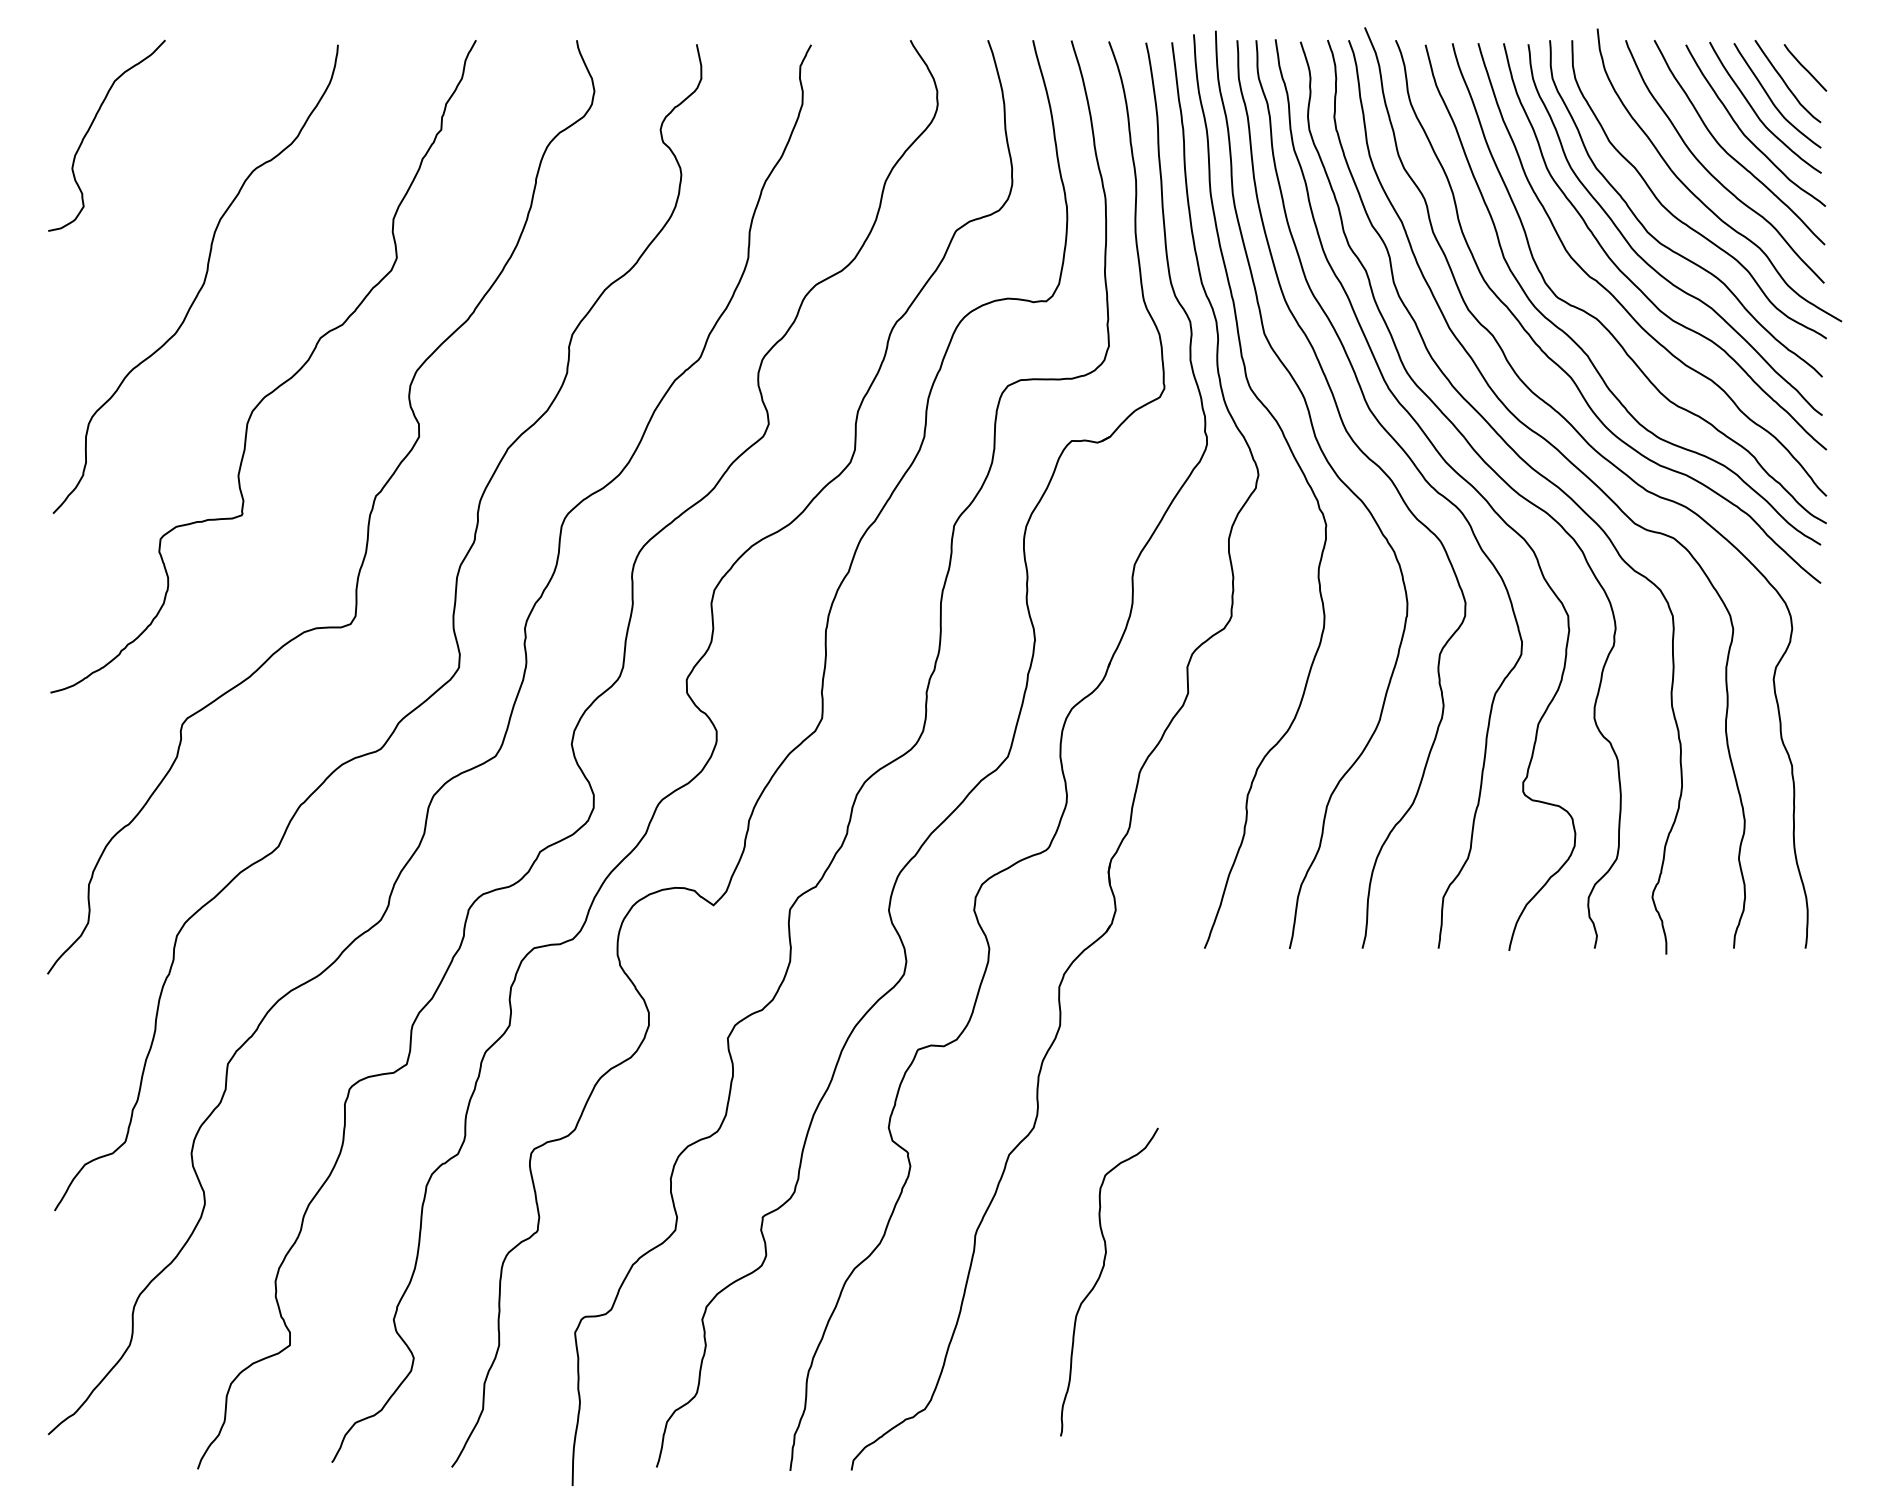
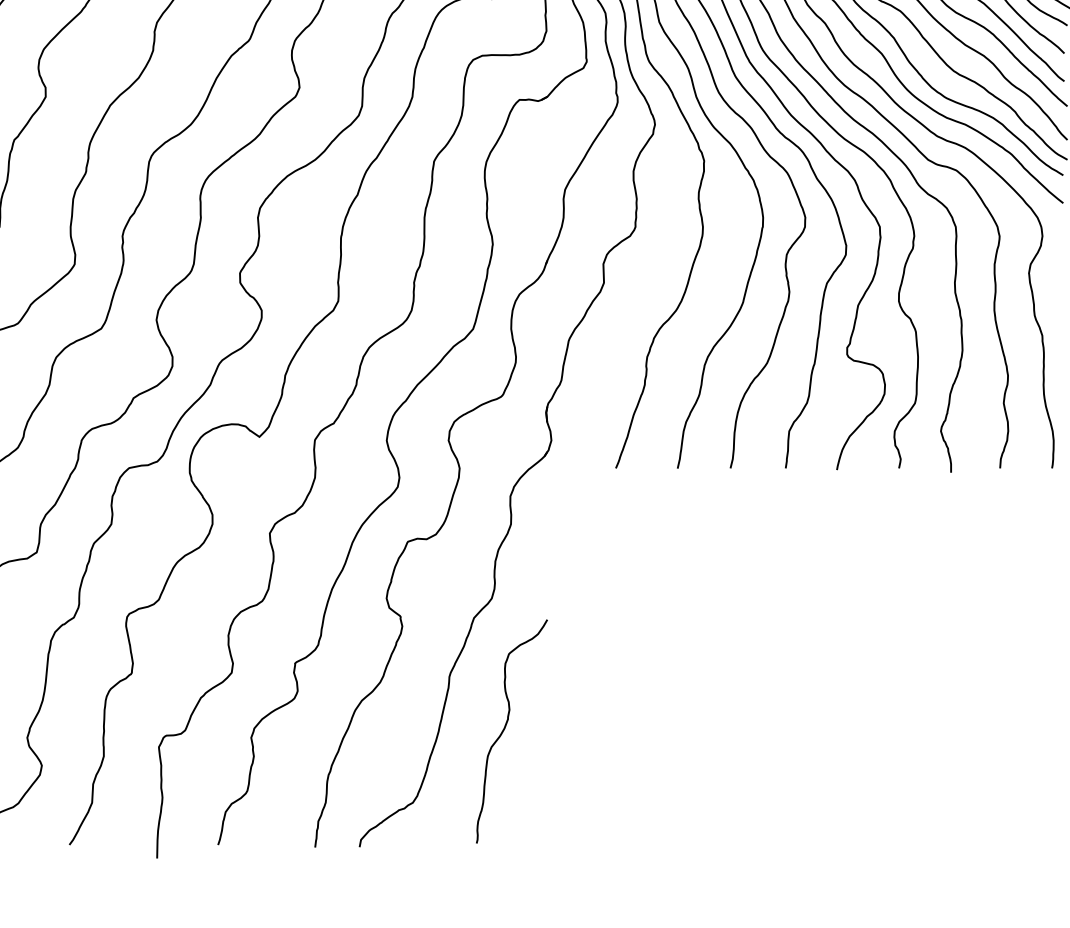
curve: (1100, 1277) -> (505, 728), moved

